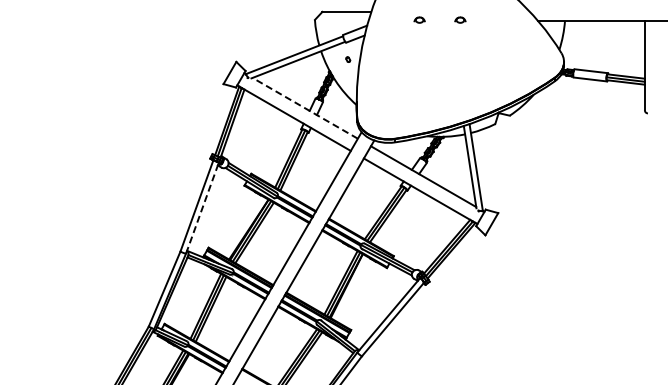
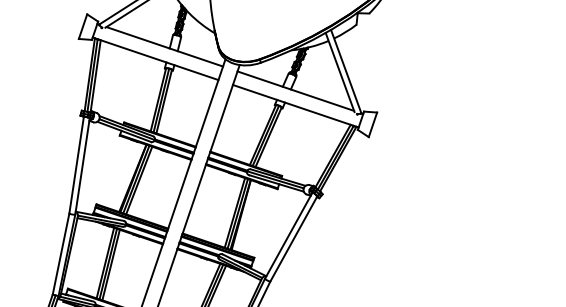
line: (305, 108) -> (165, 46), dashed -> solid
line: (202, 207) -> (82, 165), dashed -> solid

